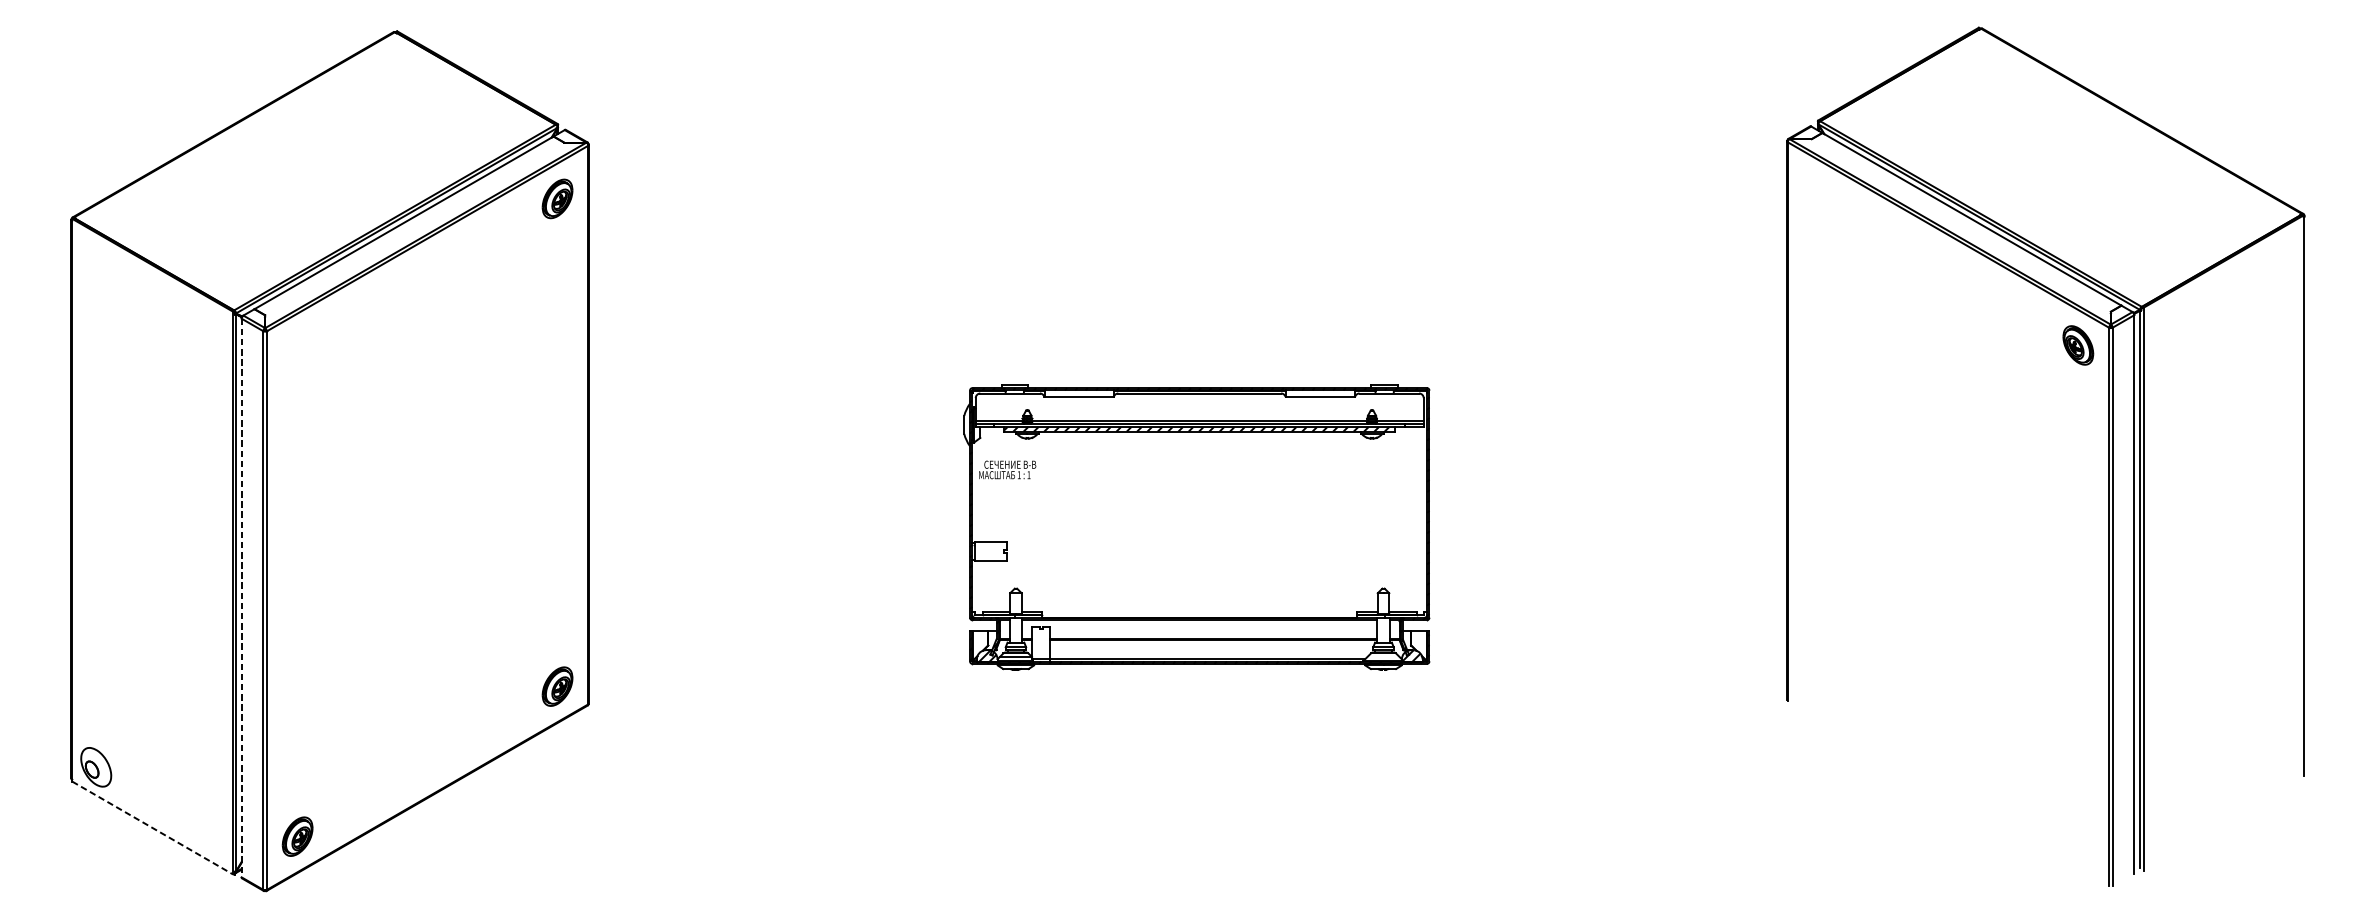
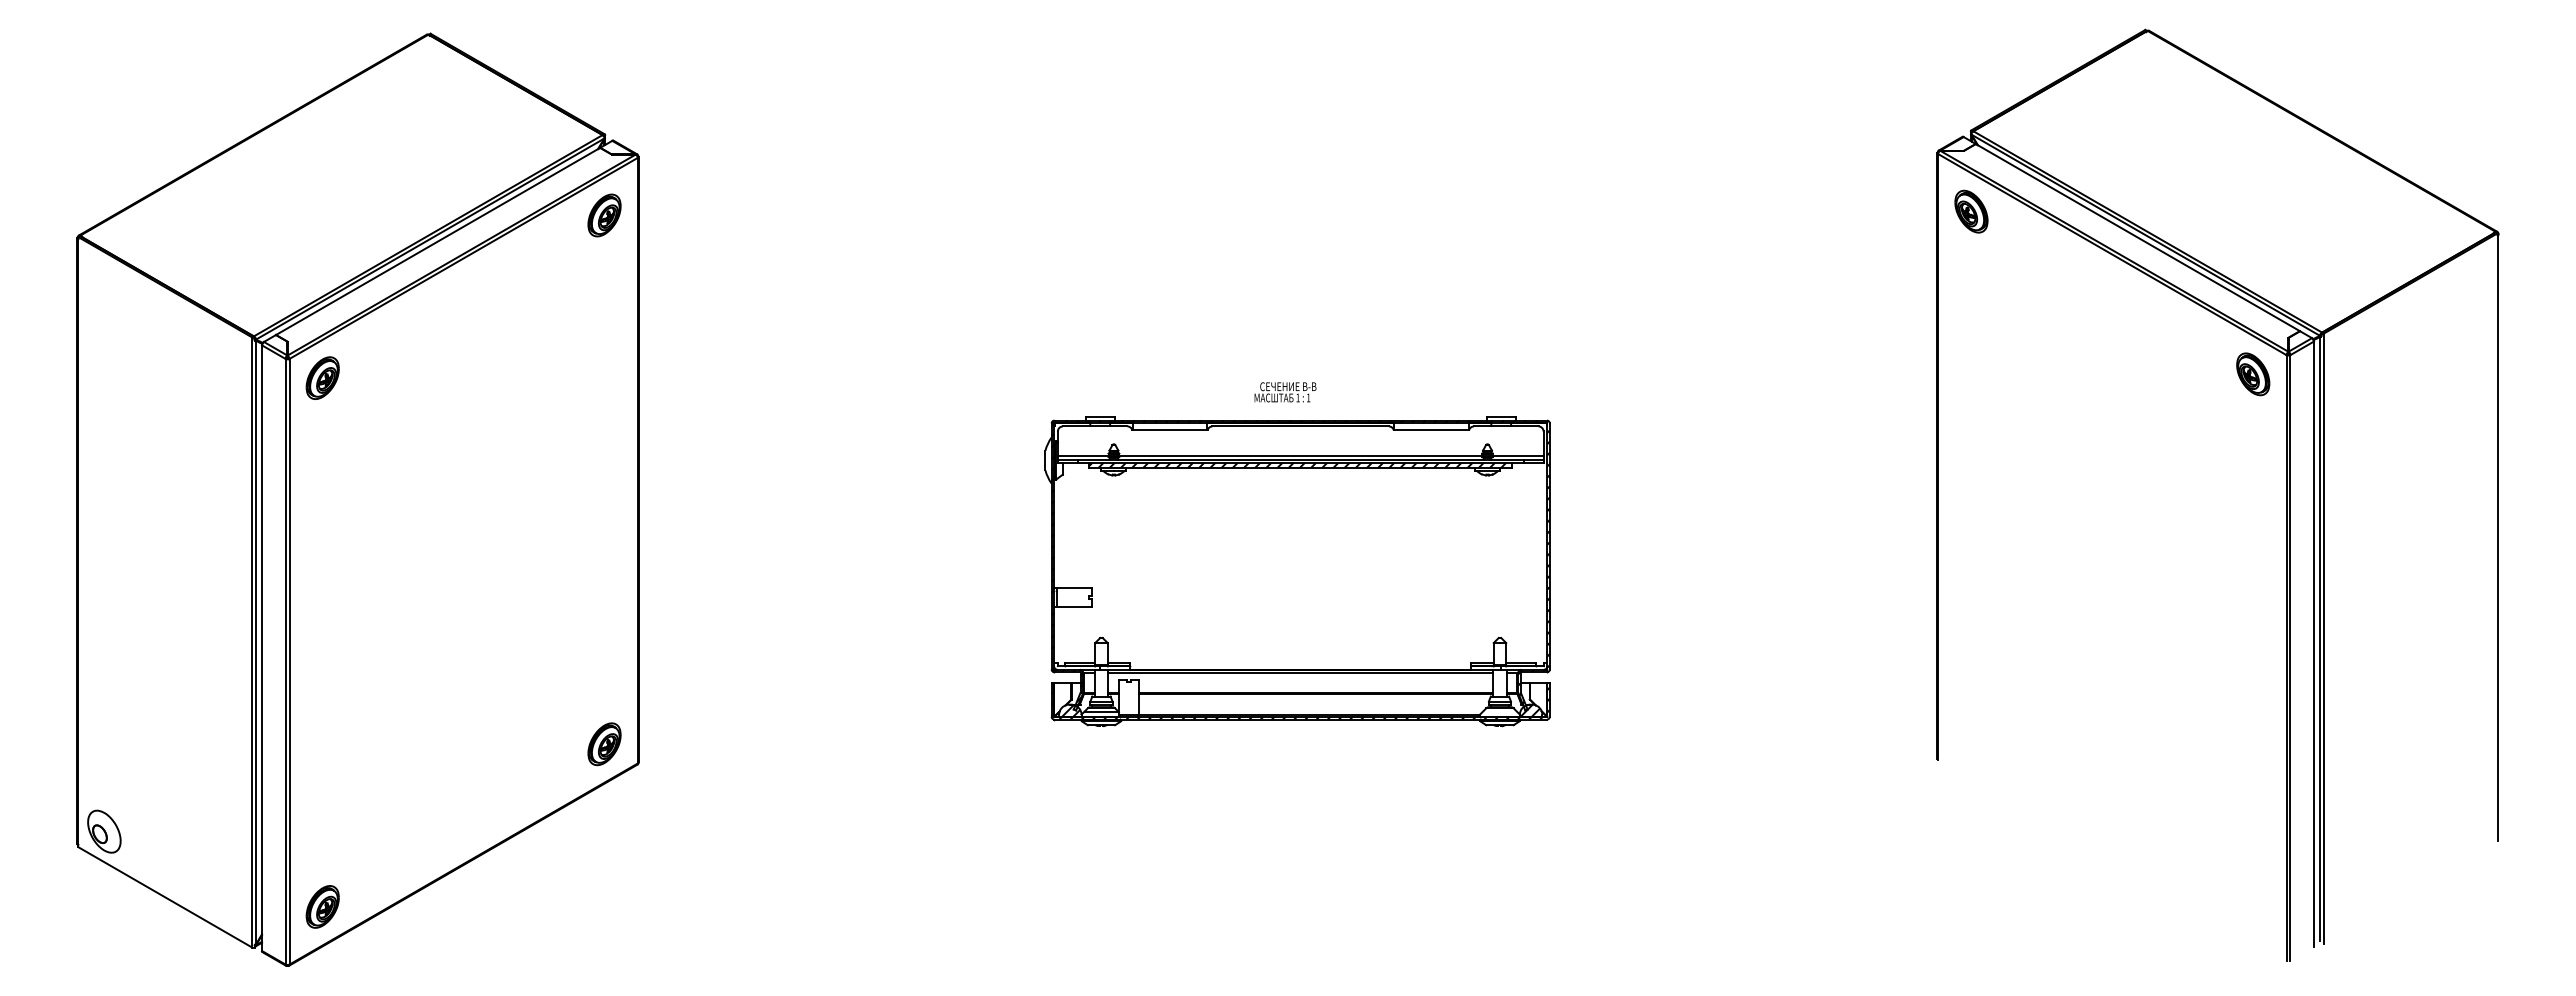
part: (1818, 195) -> (1971, 211), added
part: (297, 348) -> (322, 377), added
text: (1007, 470) -> (1285, 392), moved
line: (242, 598) -> (262, 648), dashed -> solid
line: (152, 827) -> (165, 897), dashed -> solid

